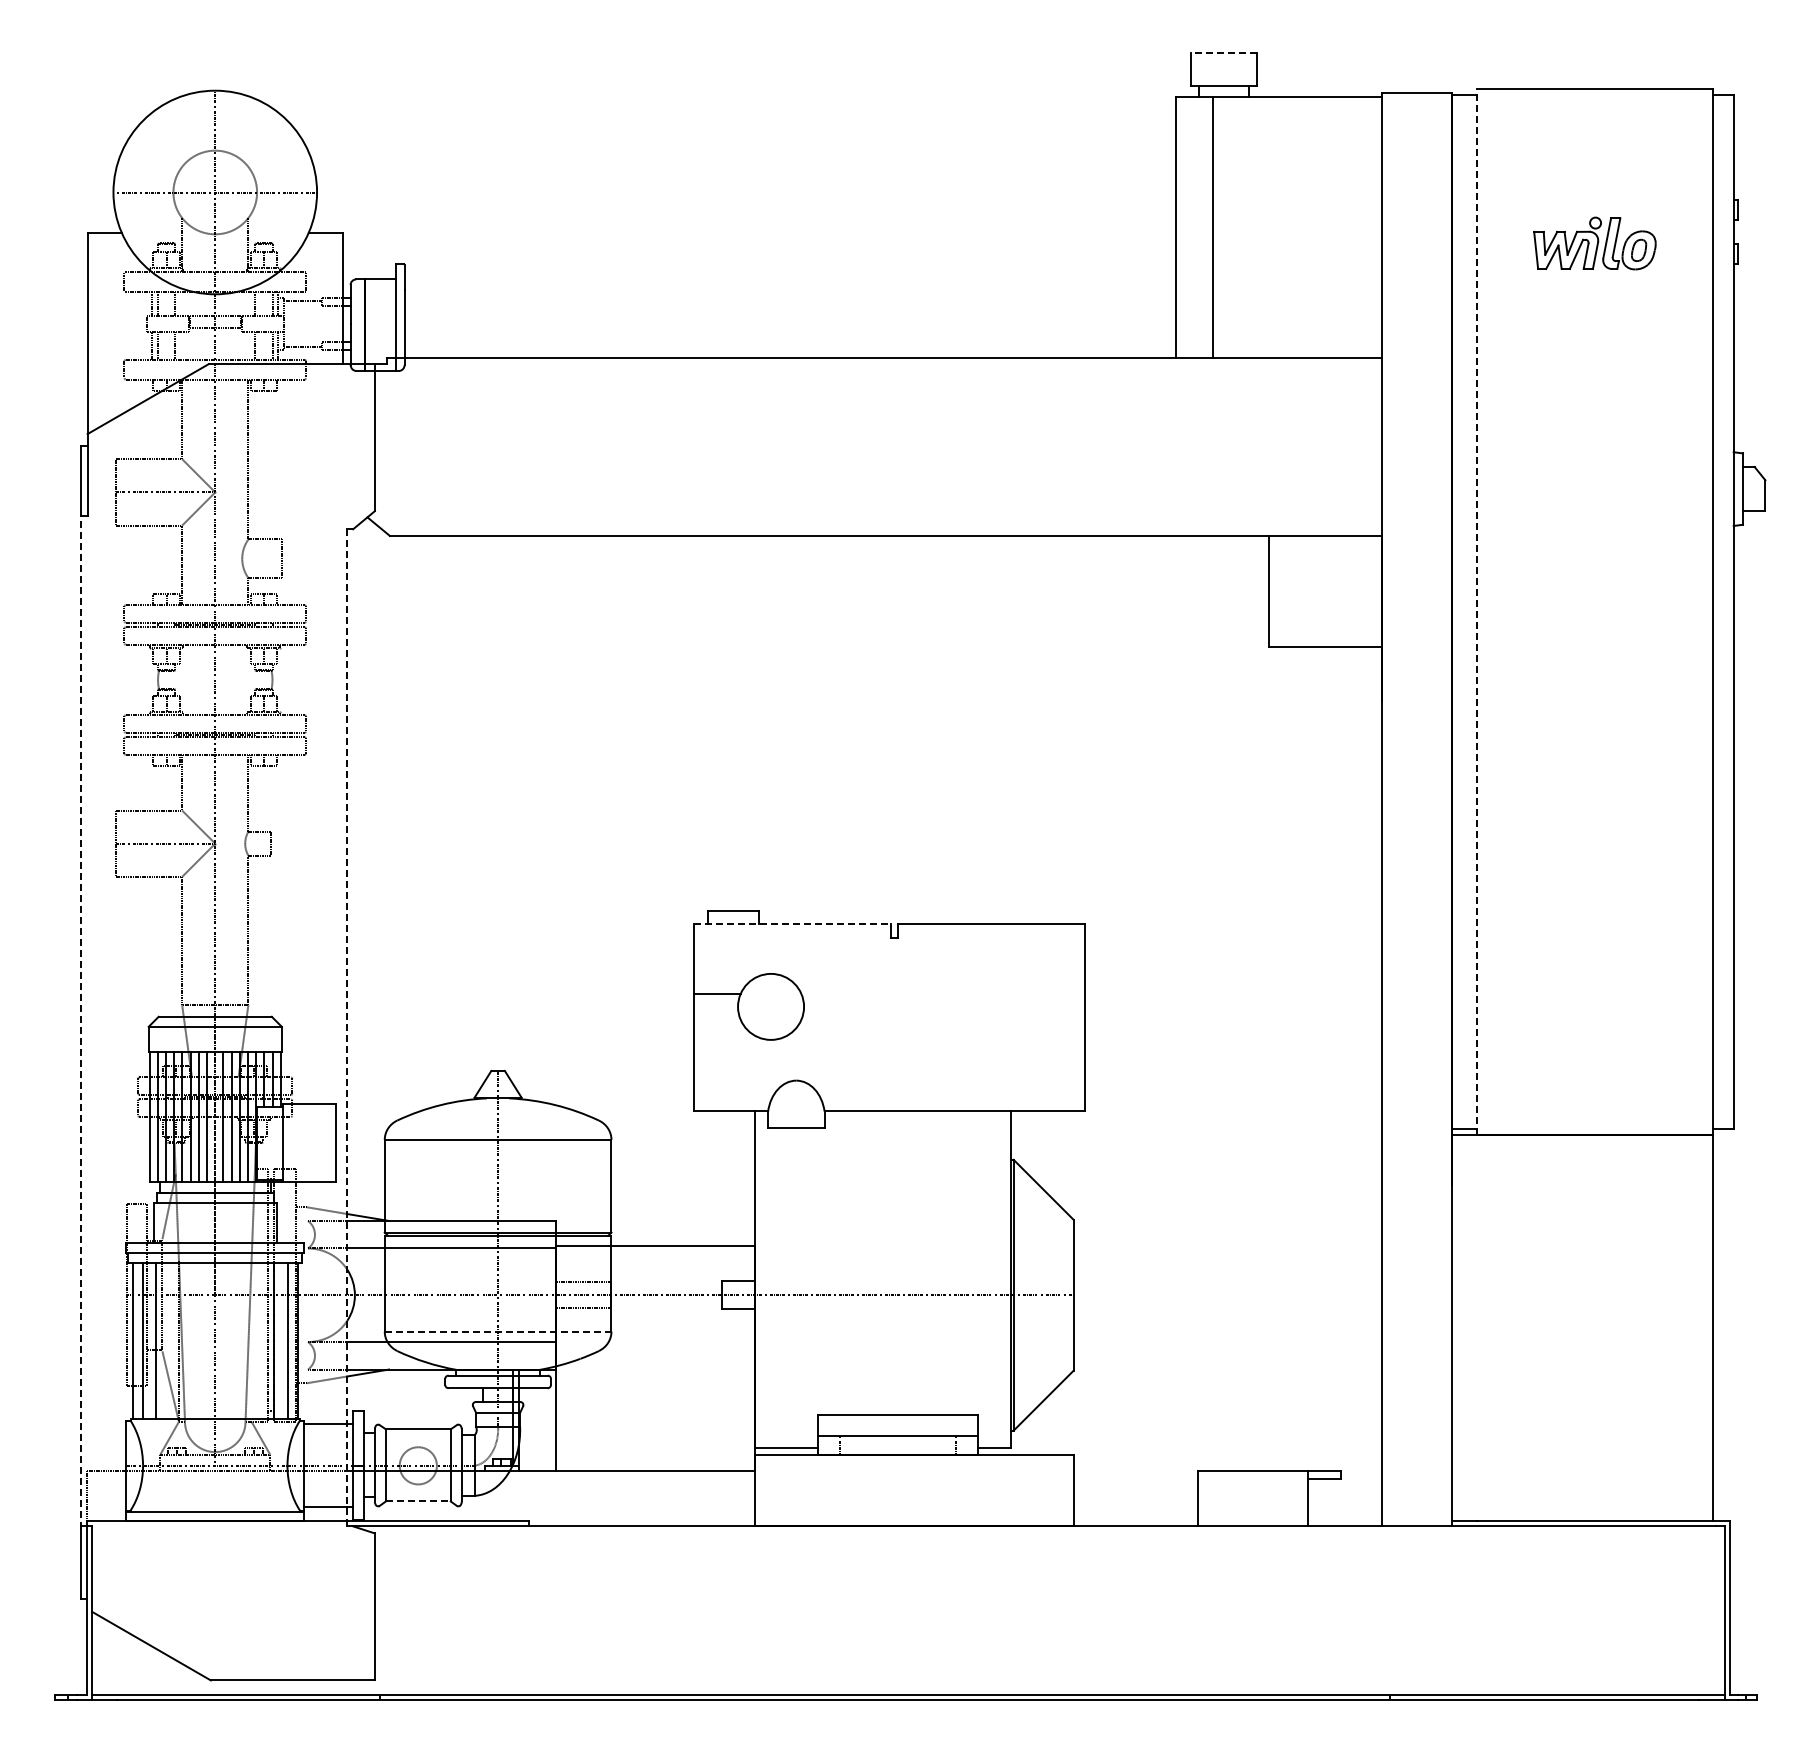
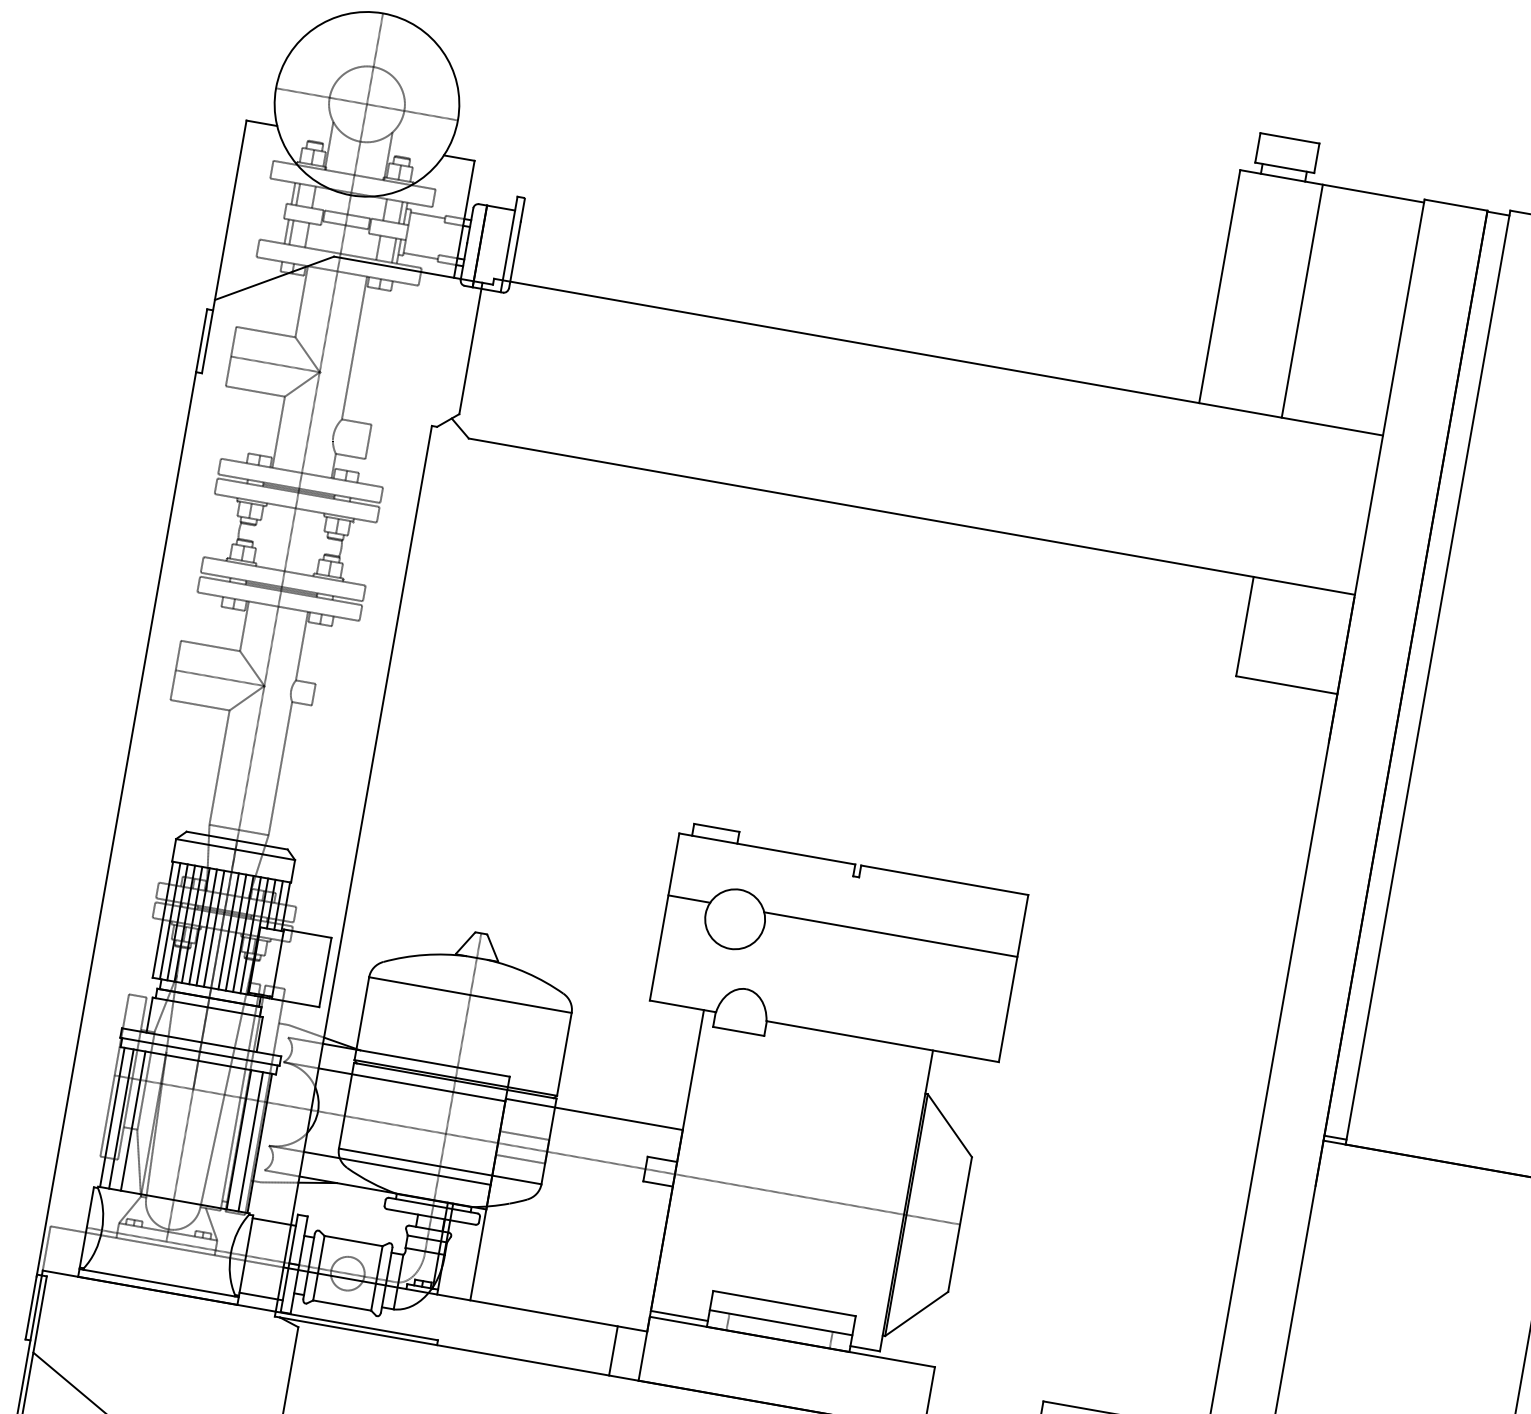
line: (1223, 52) -> (1289, 138), dashed -> solid
line: (1212, 226) -> (1302, 300), moved
line: (1477, 611) -> (1428, 677), dashed -> solid
line: (793, 924) -> (768, 849), dashed -> solid
line: (942, 993) -> (890, 934), added
line: (81, 1021) -> (116, 823), dashed -> solid
line: (347, 1027) -> (353, 871), dashed -> solid
line: (498, 1331) -> (440, 1166), dashed -> solid
line: (721, 1498) -> (613, 1350), added
line: (418, 1501) -> (342, 1305), dashed -> solid

